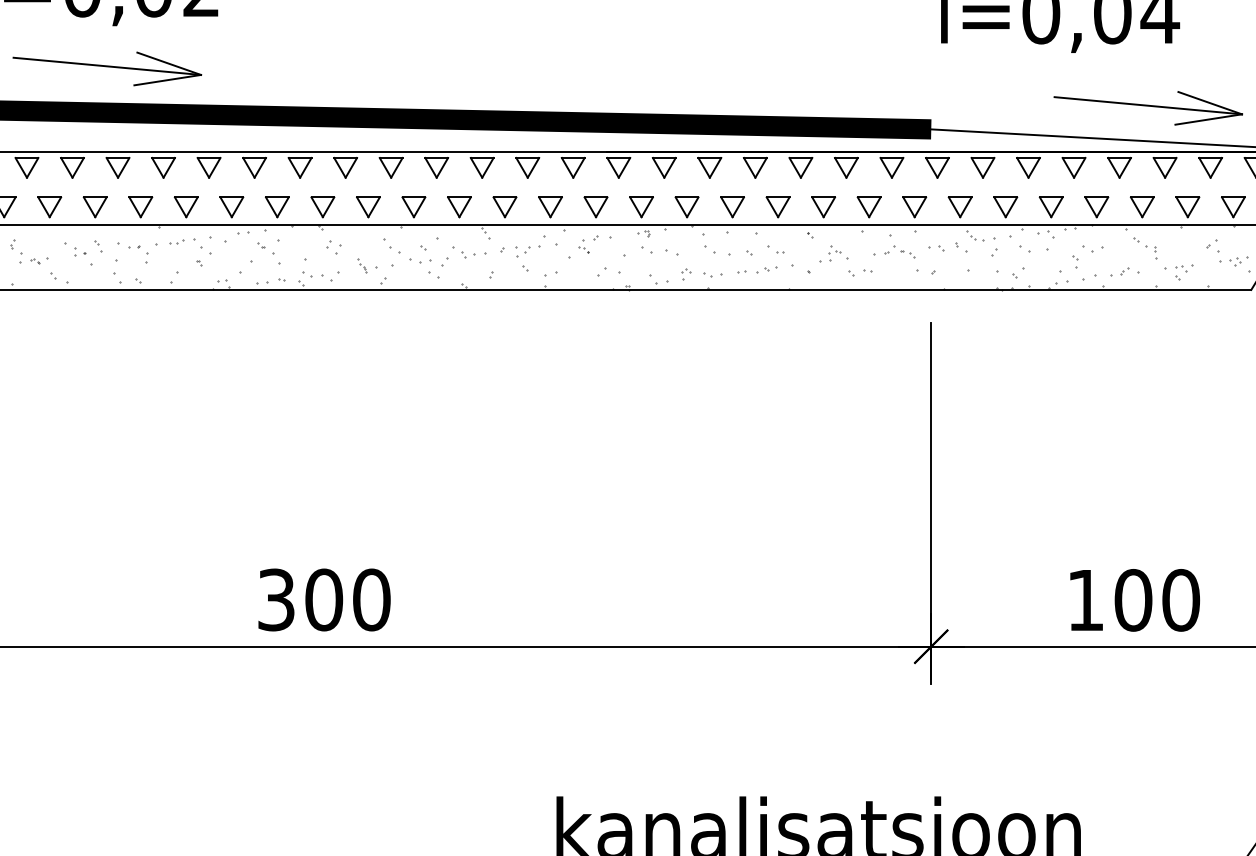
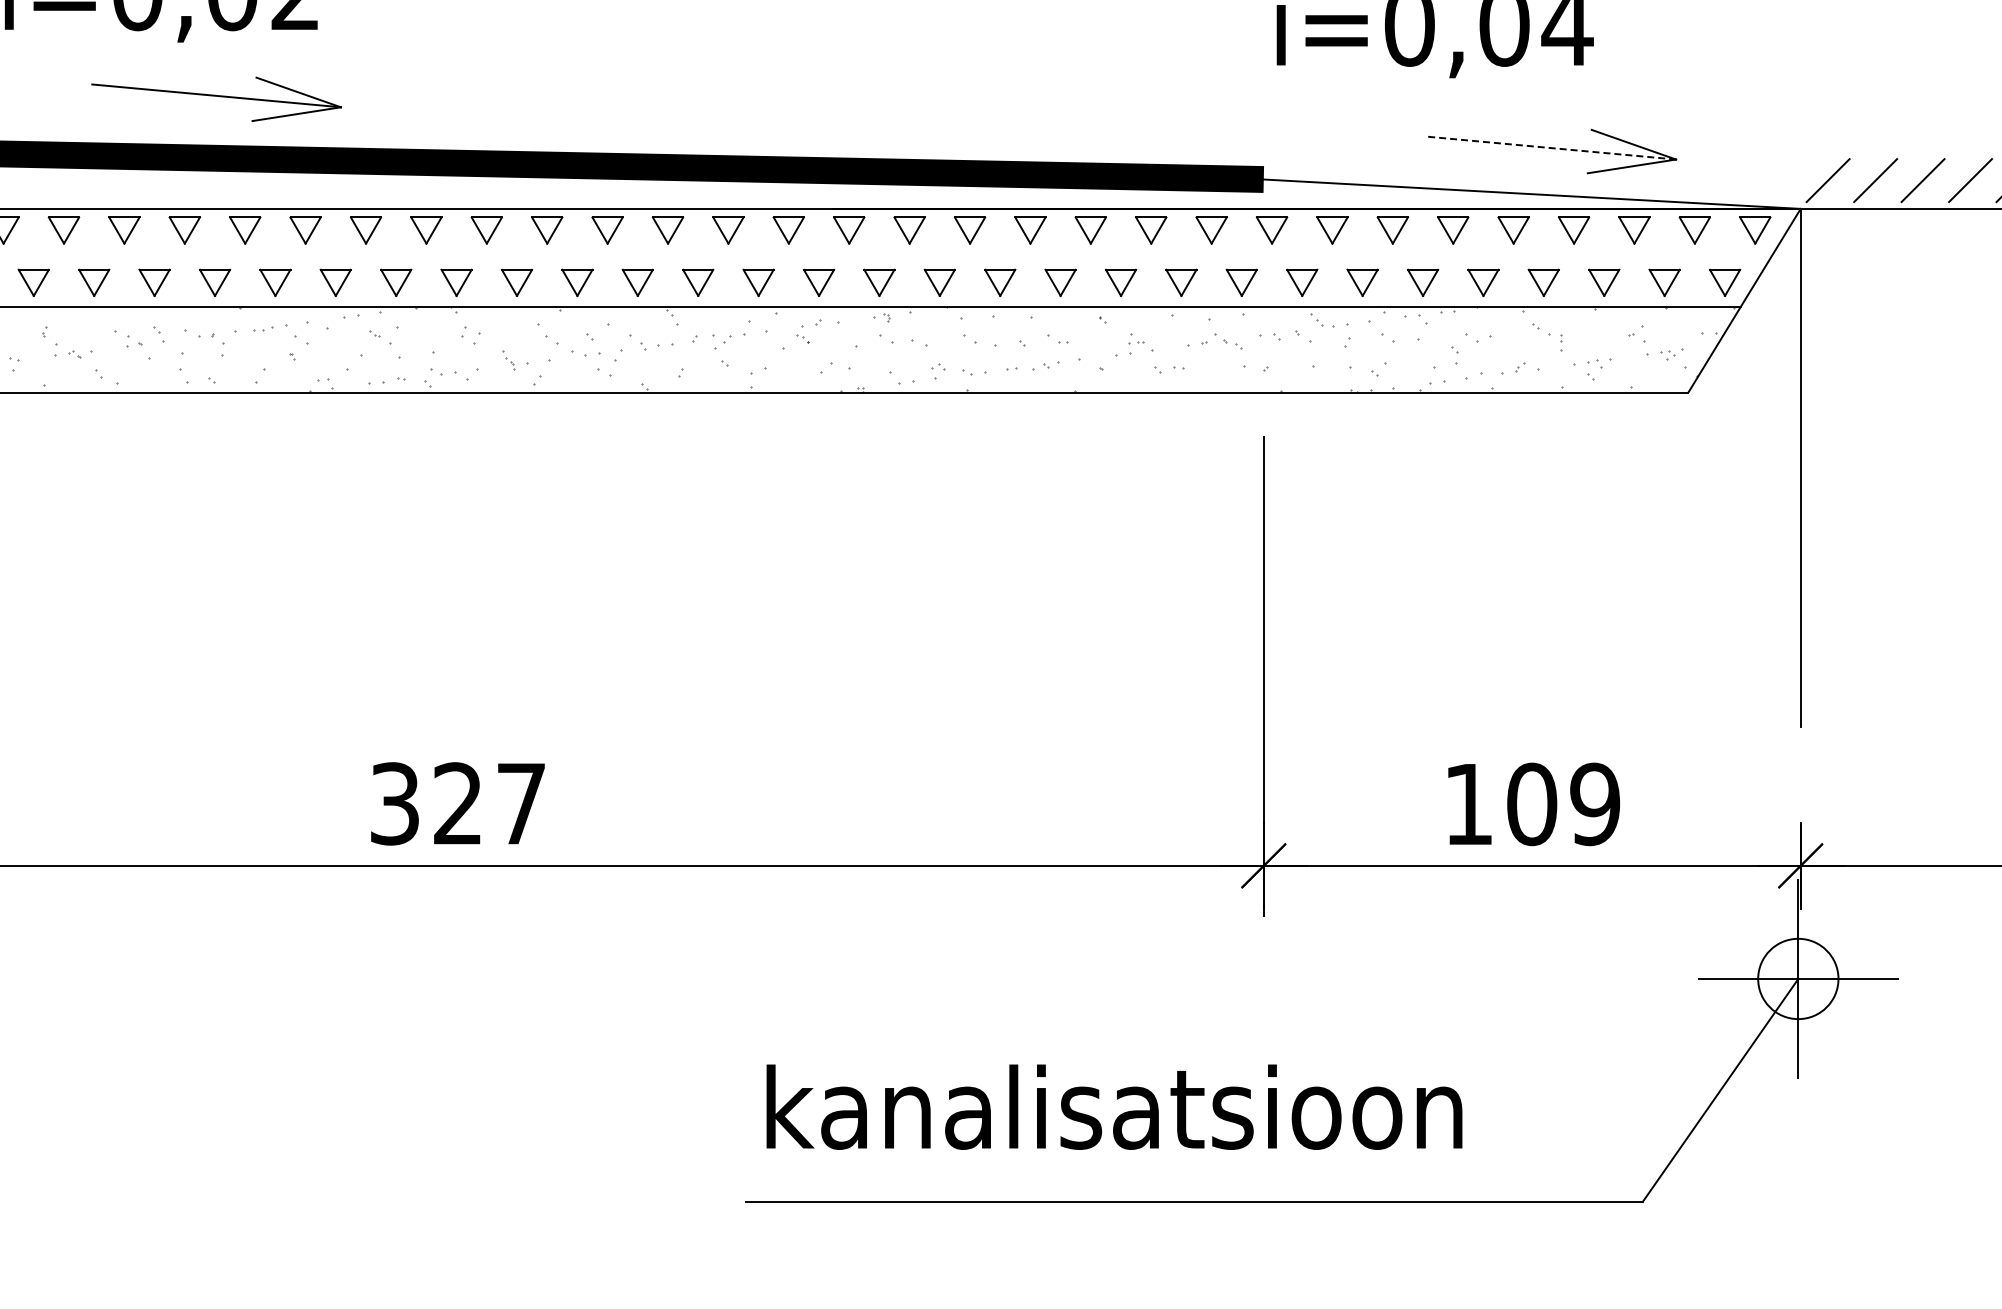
part: (107, 68) -> (216, 98), moved
line: (1148, 106) -> (1551, 148), solid -> dashed
text: (347, 599) -> (489, 803), 300 -> 327
text: (1181, 600) -> (1595, 804), 100 -> 109

